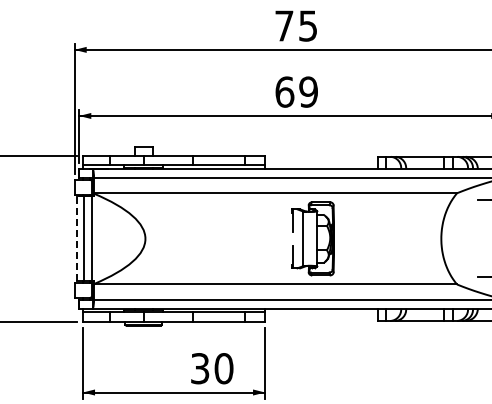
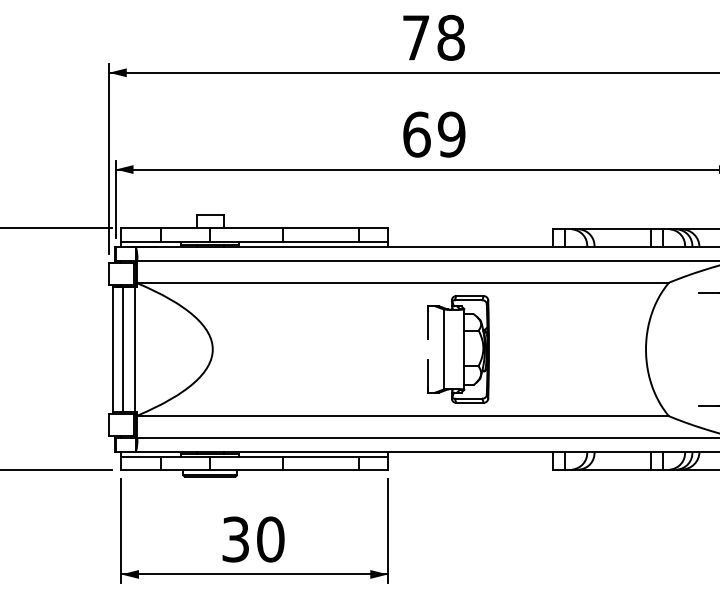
text: (308, 25) -> (451, 37), 75 -> 78
line: (77, 238) -> (113, 348), dashed -> solid
text: (212, 368) -> (253, 539), moved

